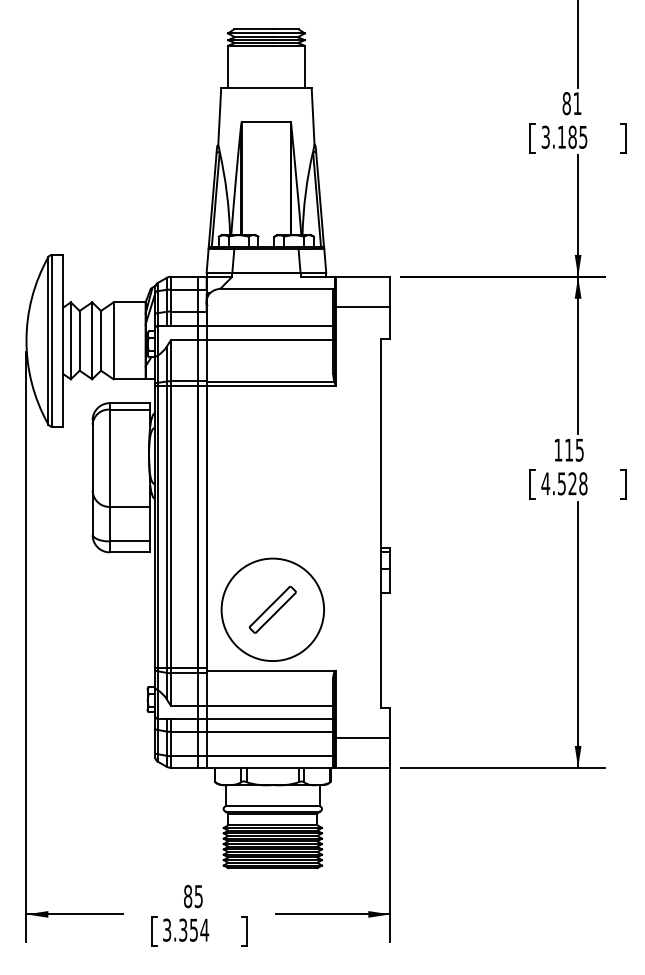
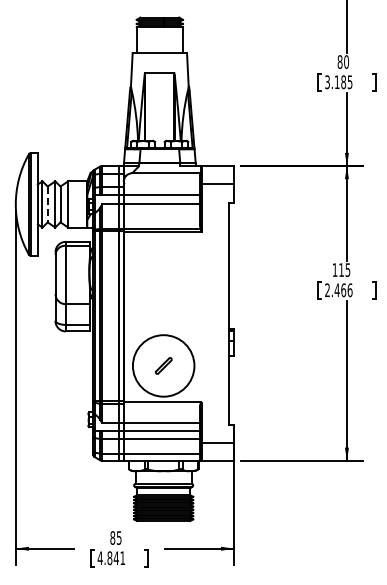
text: (577, 102) -> (346, 61), 81 -> 80
line: (79, 340) -> (47, 204), solid -> dashed
text: (564, 484) -> (338, 290), 4.528 -> 2.466
part: (272, 609) -> (163, 365), size x0.6
text: (185, 930) -> (111, 558), 3.354 -> 4.841

